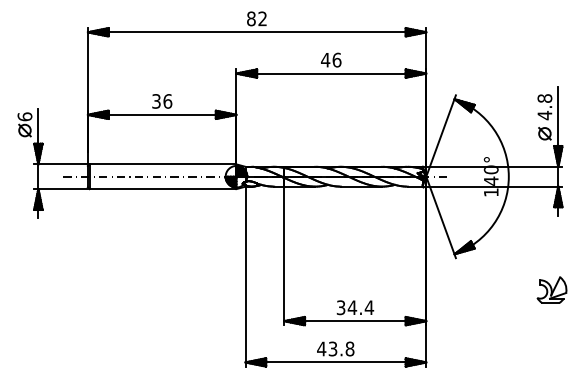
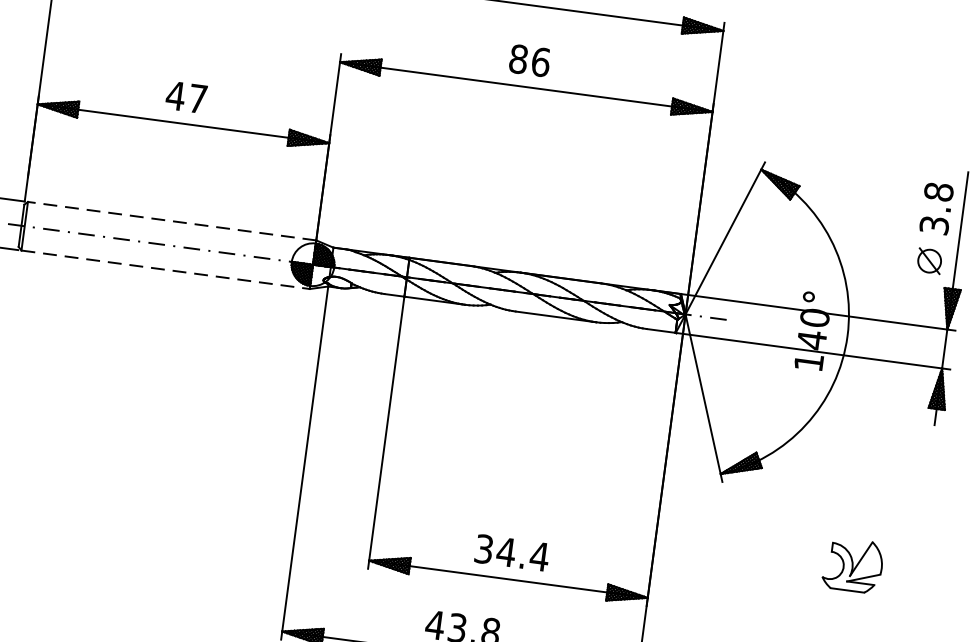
text: (325, 59) -> (518, 57), 46 -> 86
text: (161, 101) -> (185, 97), 36 -> 47
text: (544, 115) -> (933, 225), 4.8 -> 3.8
line: (162, 164) -> (171, 221), solid -> dashed
line: (163, 189) -> (166, 270), solid -> dashed
part: (551, 289) -> (852, 563), moved

